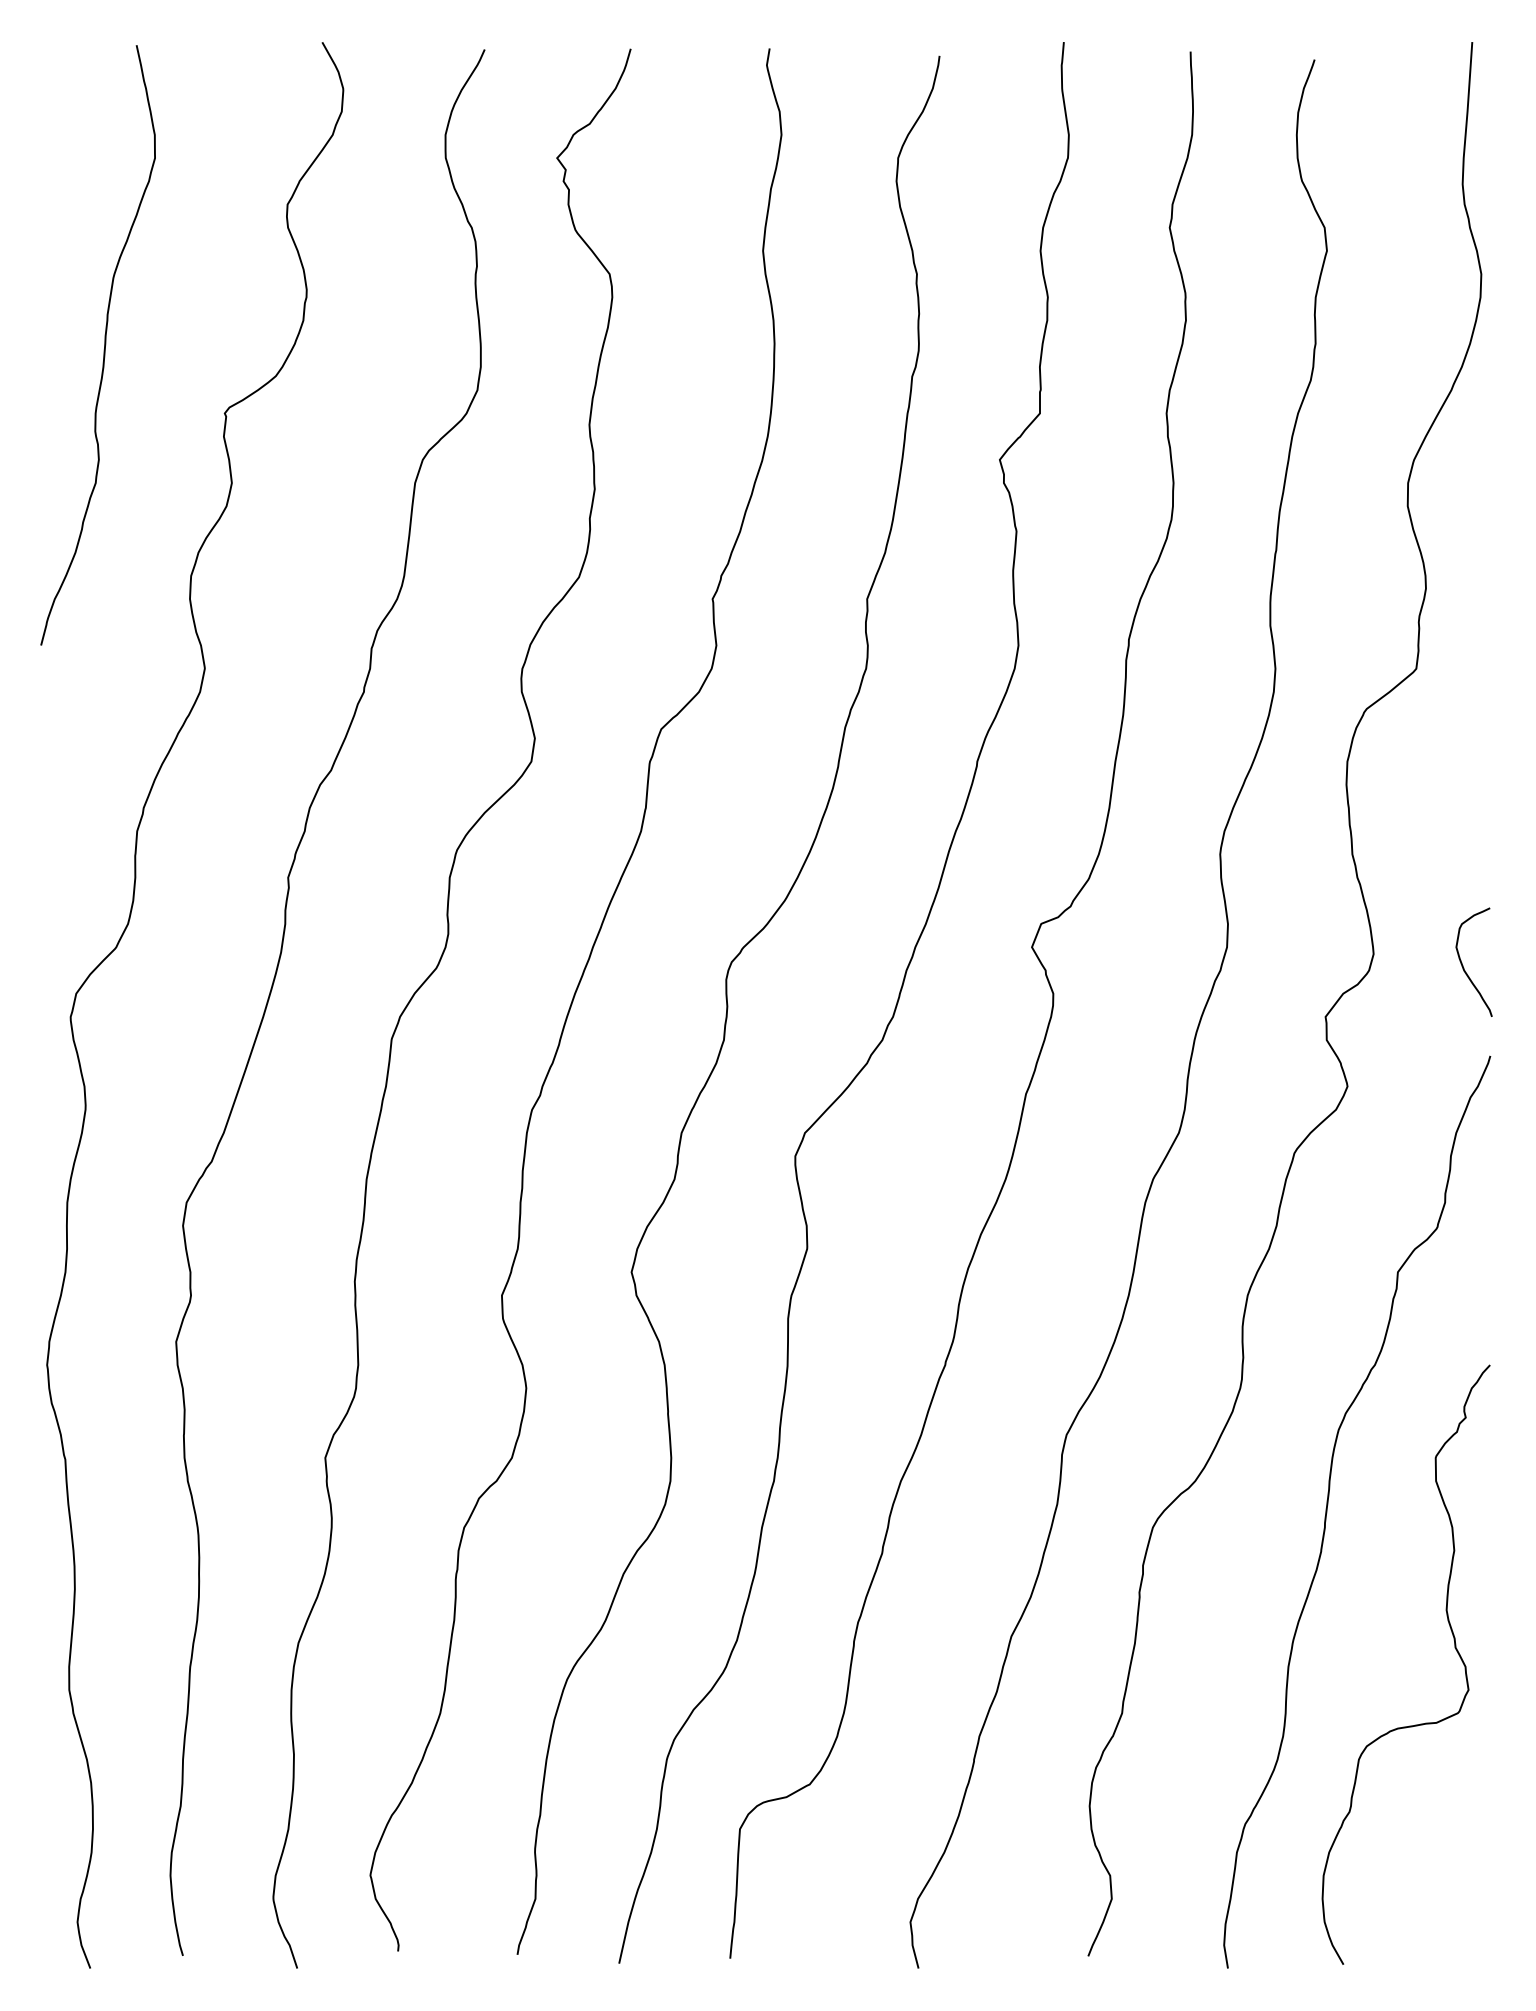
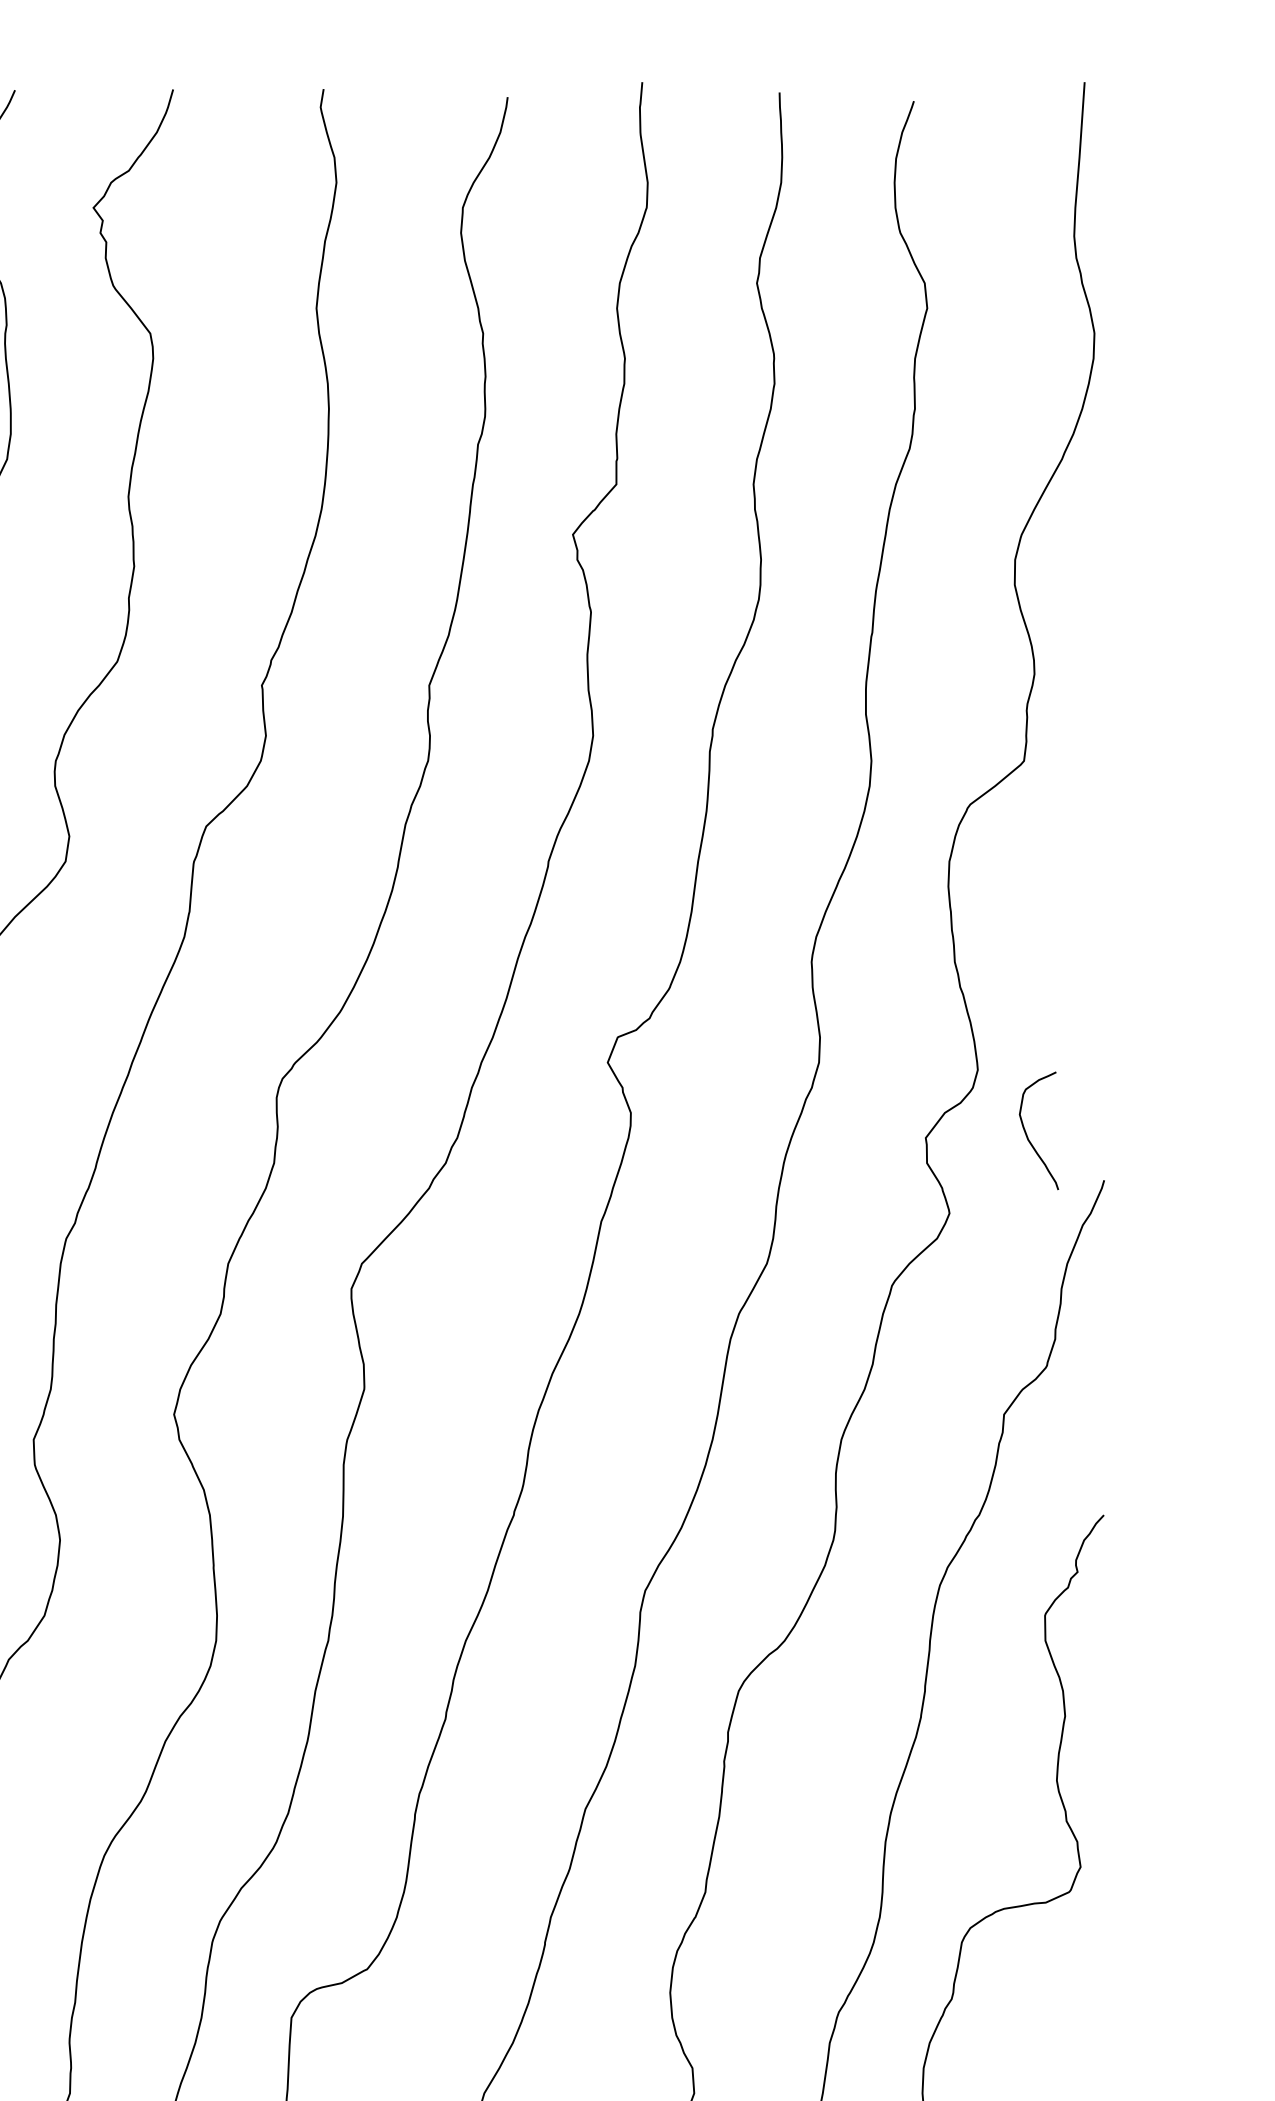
curve: (1463, 965) -> (1027, 1134), moved

